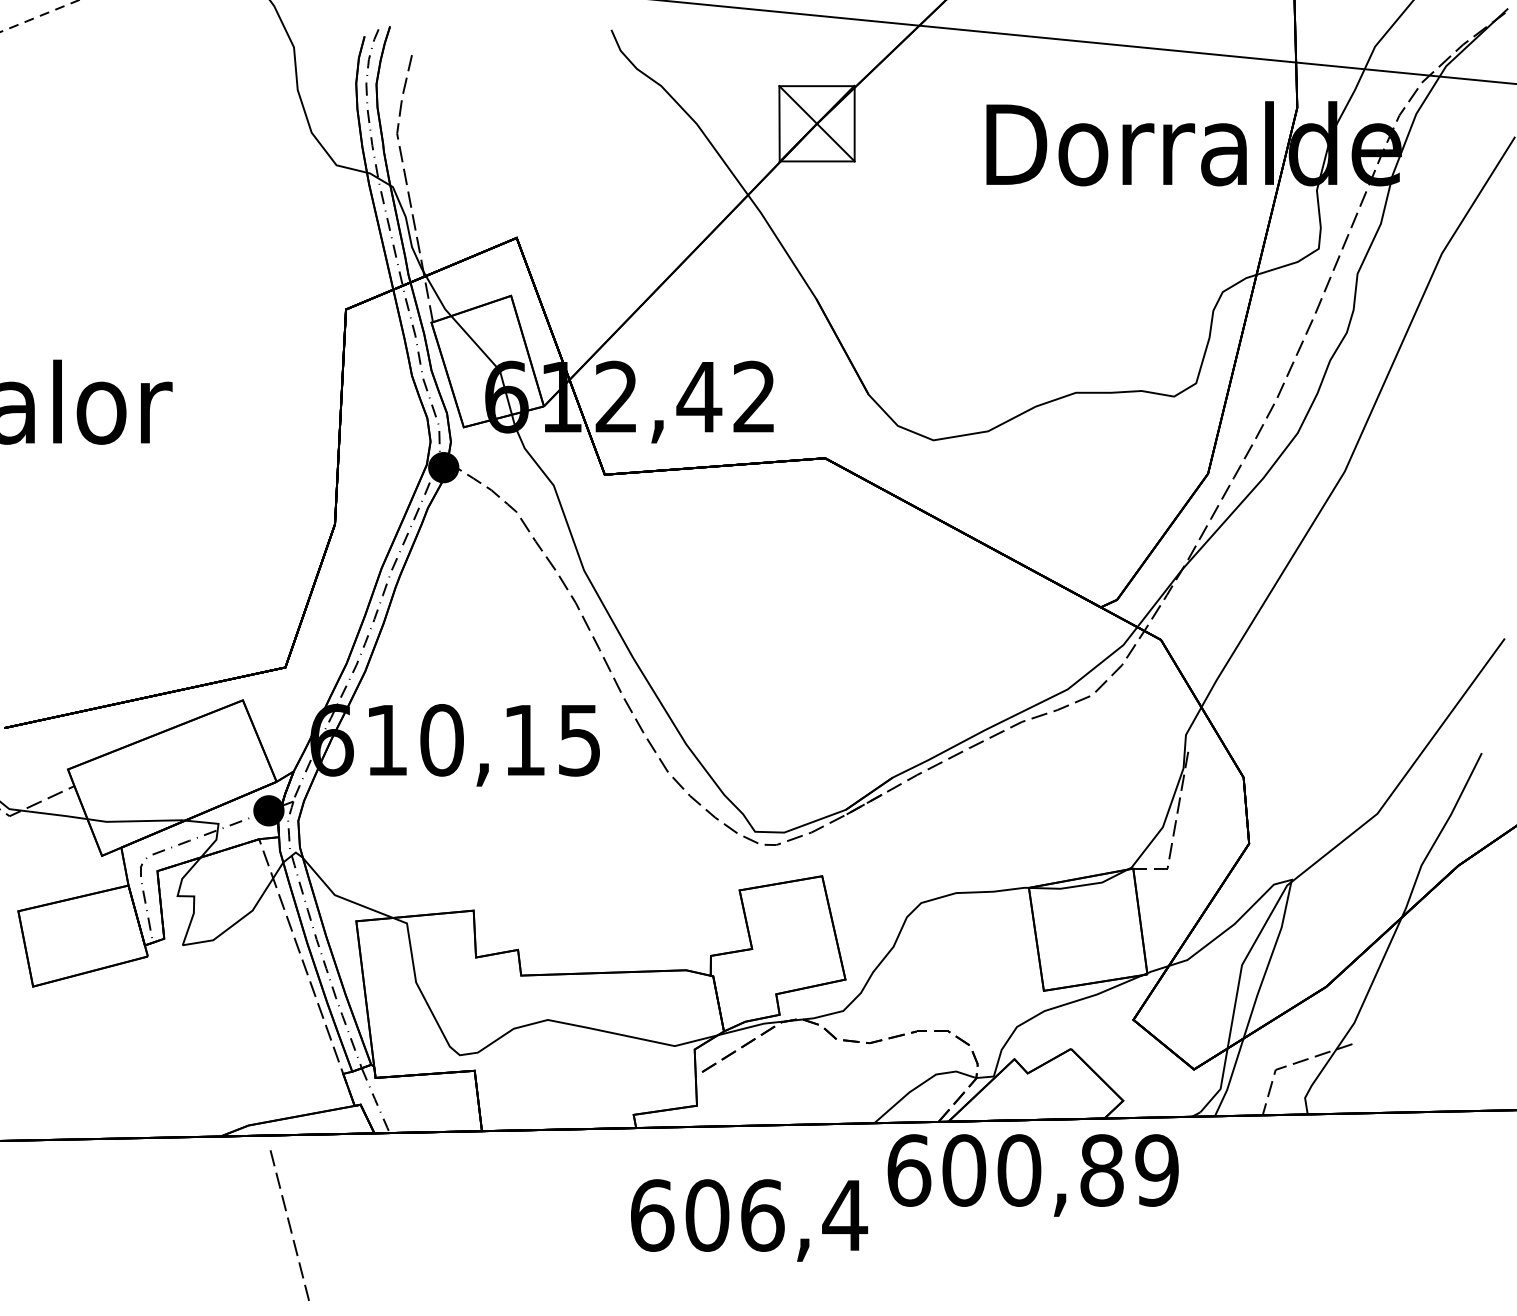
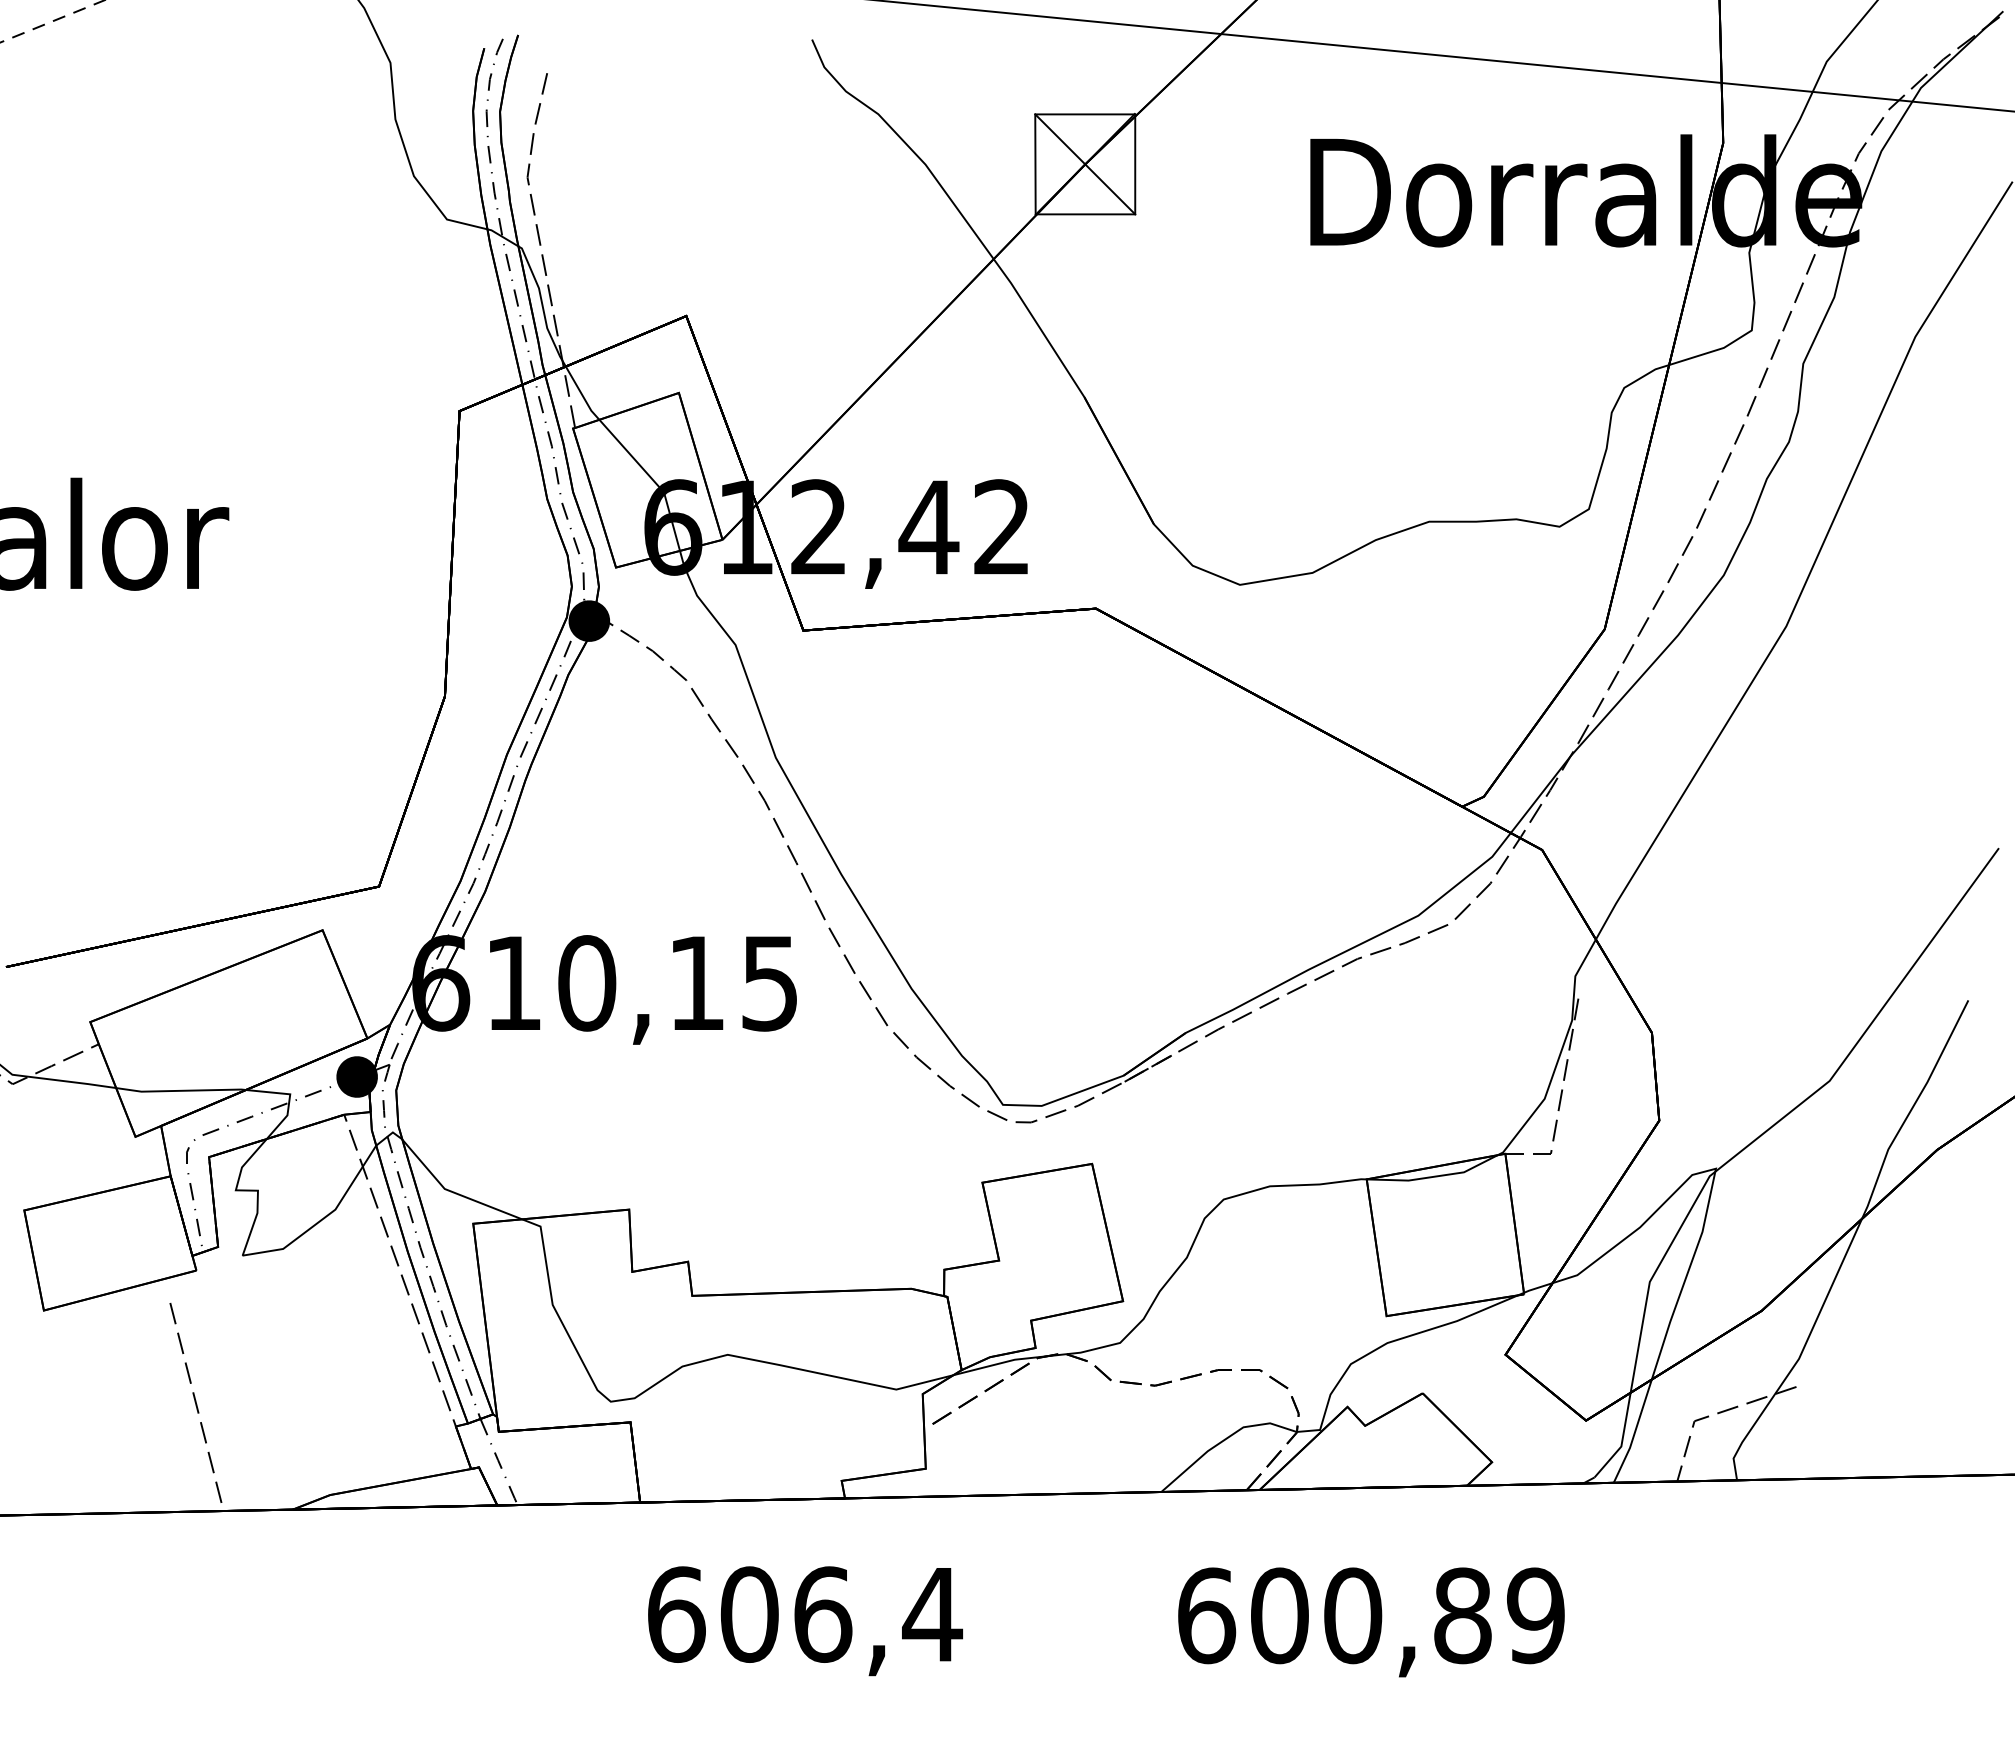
text: (1033, 1175) -> (1371, 1622), moved
text: (749, 1220) -> (805, 1621), moved
line: (289, 1225) -> (195, 1402), moved

